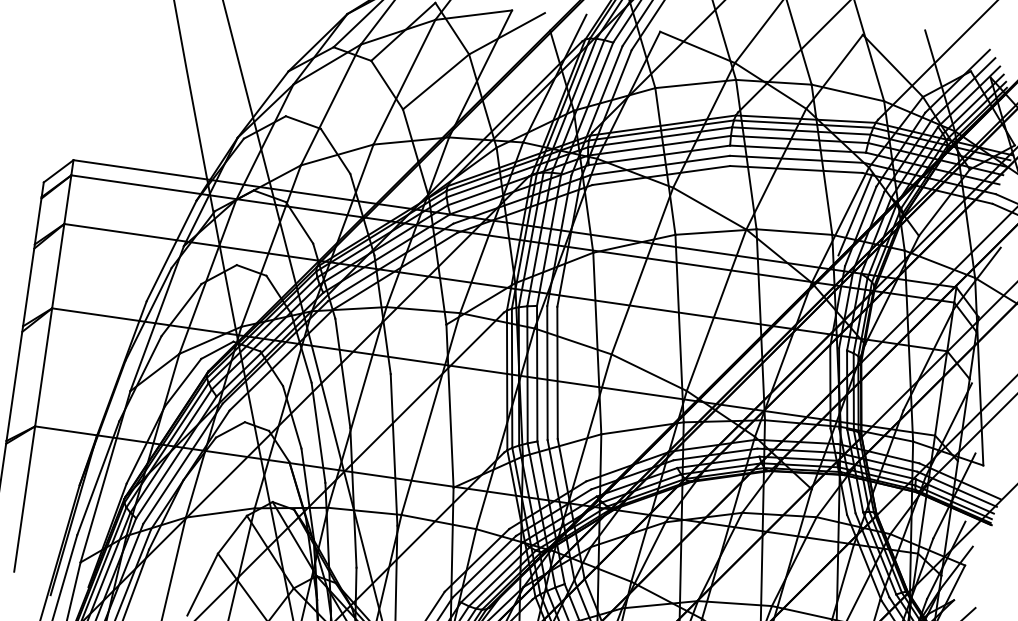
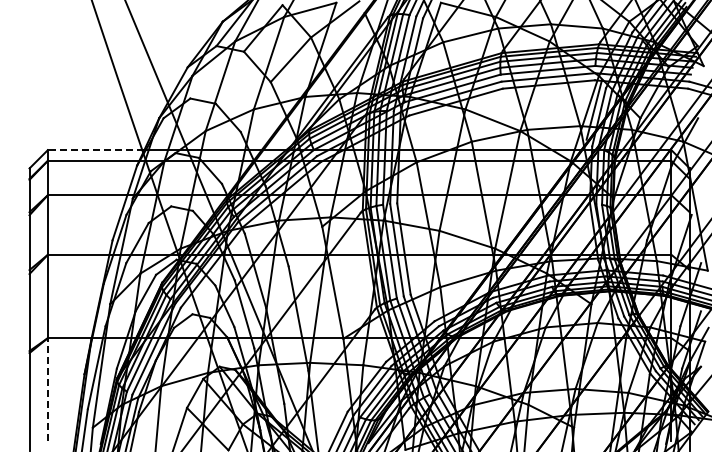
line: (140, 170) -> (95, 150), solid -> dashed
line: (24, 497) -> (47, 388), solid -> dashed

